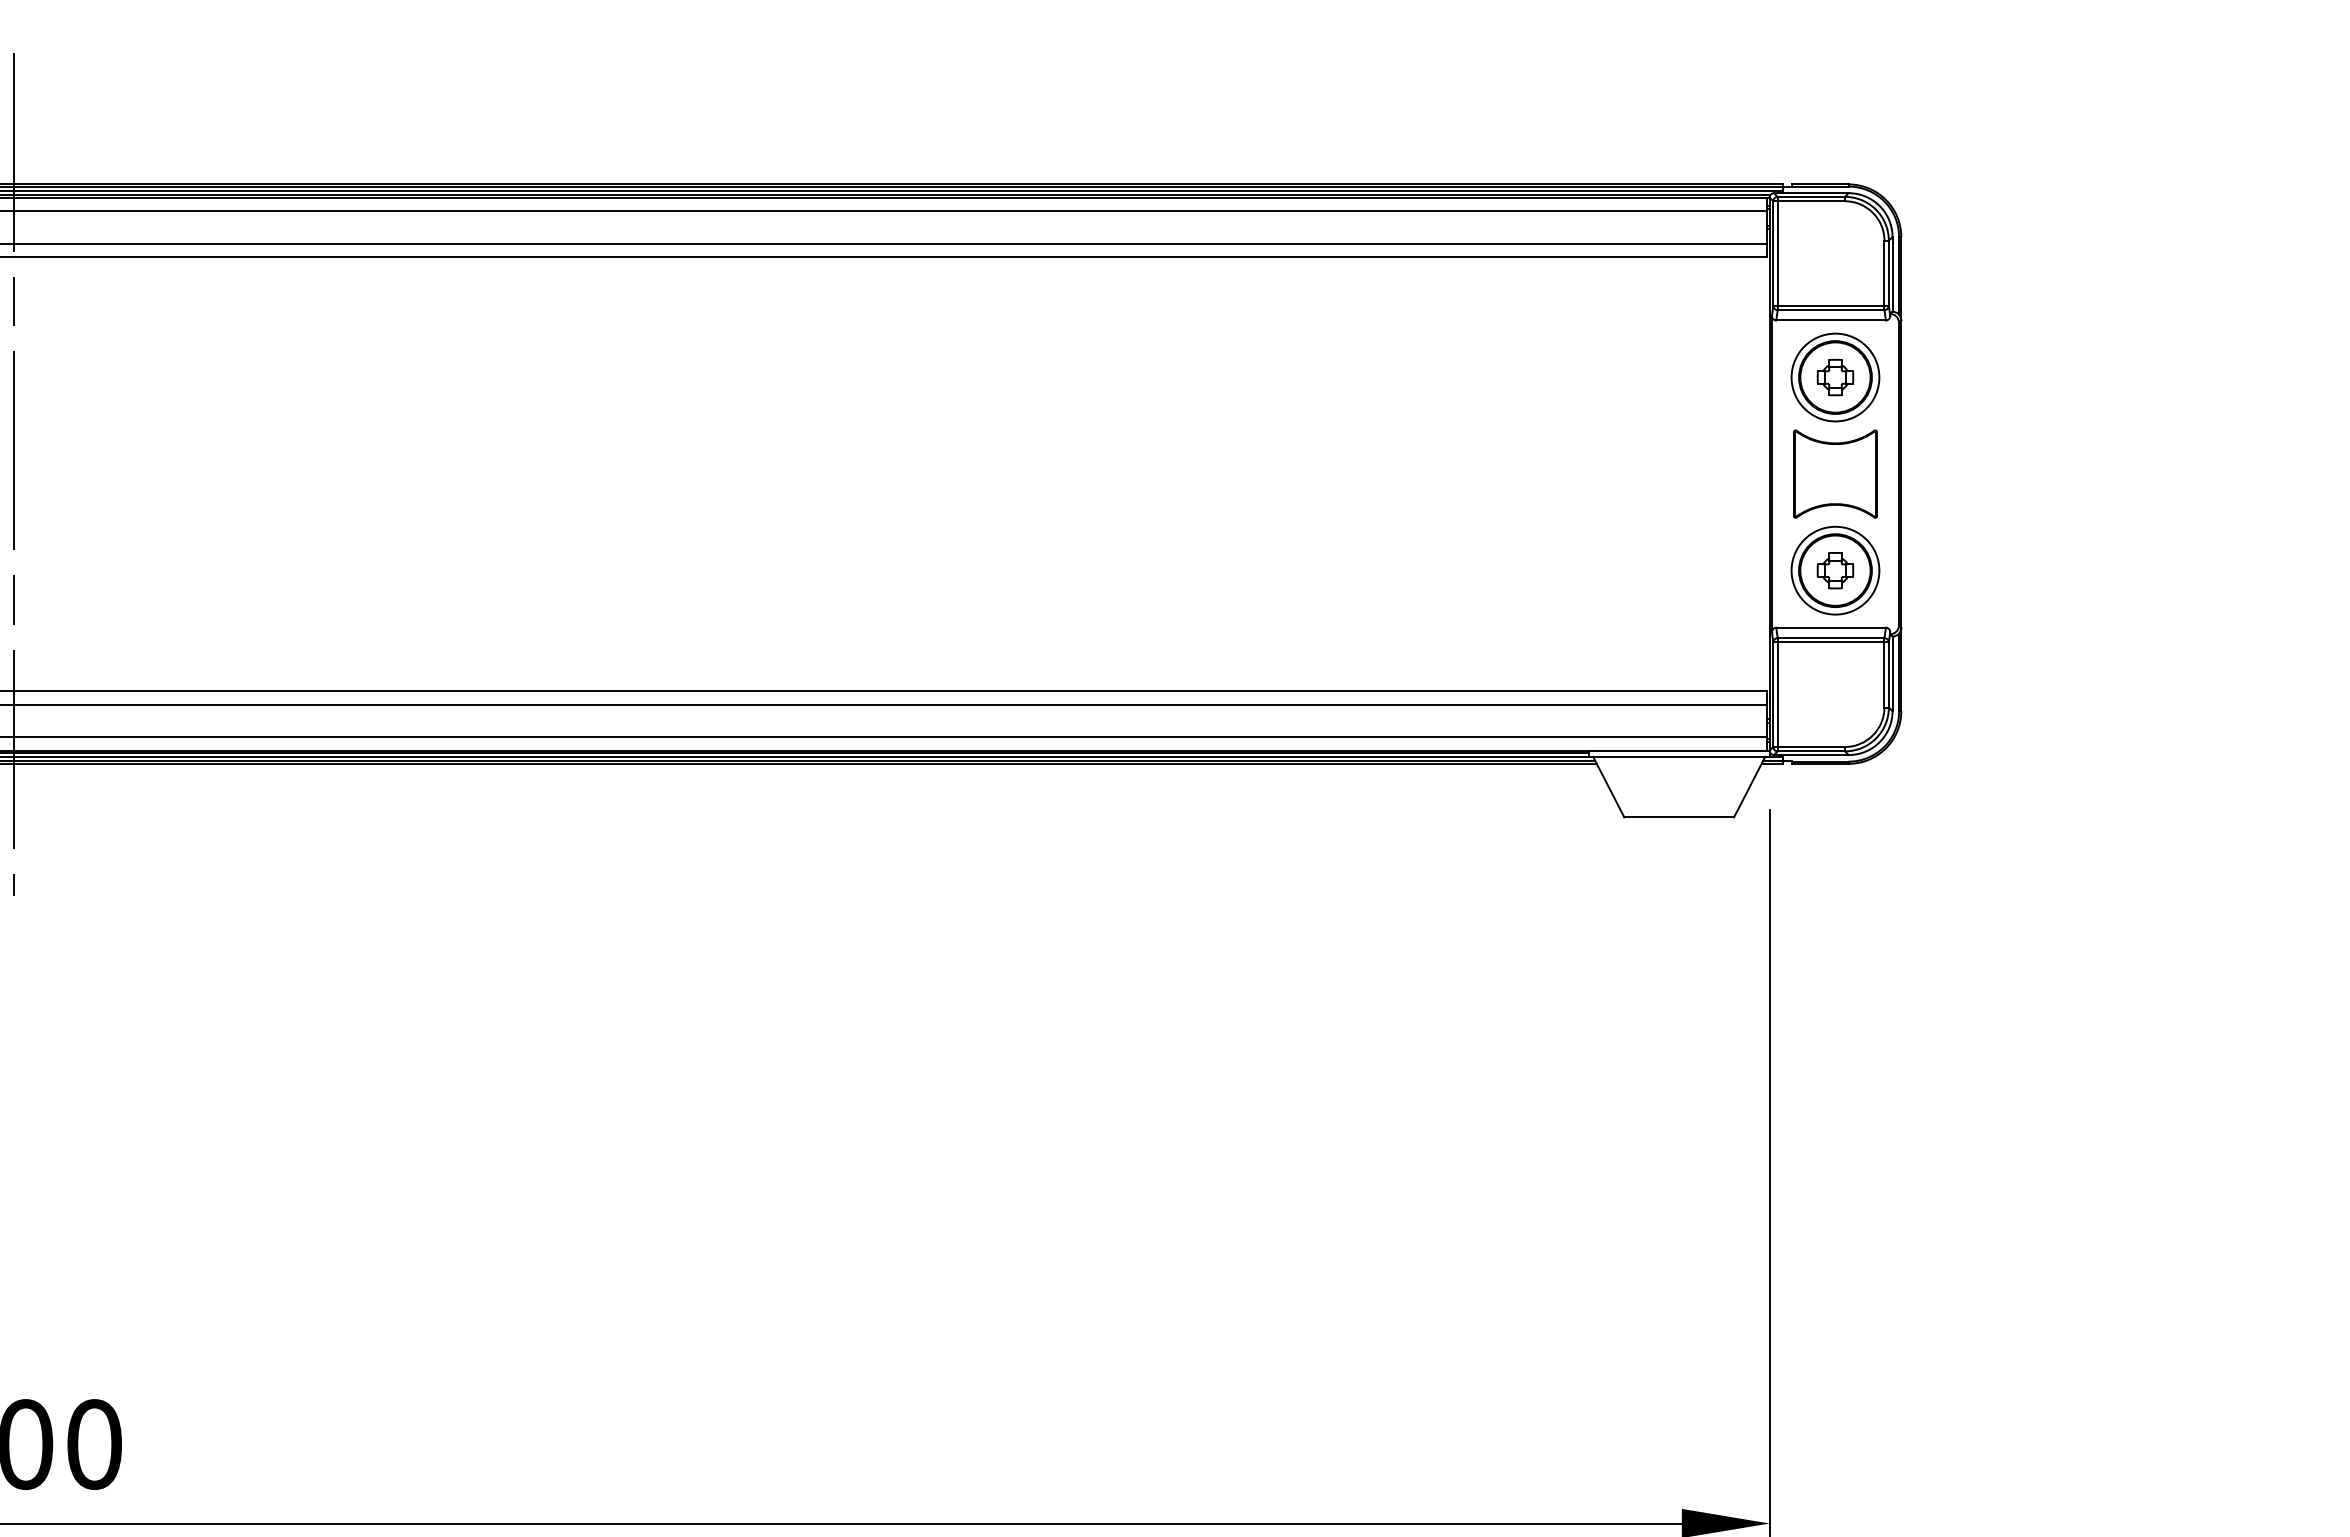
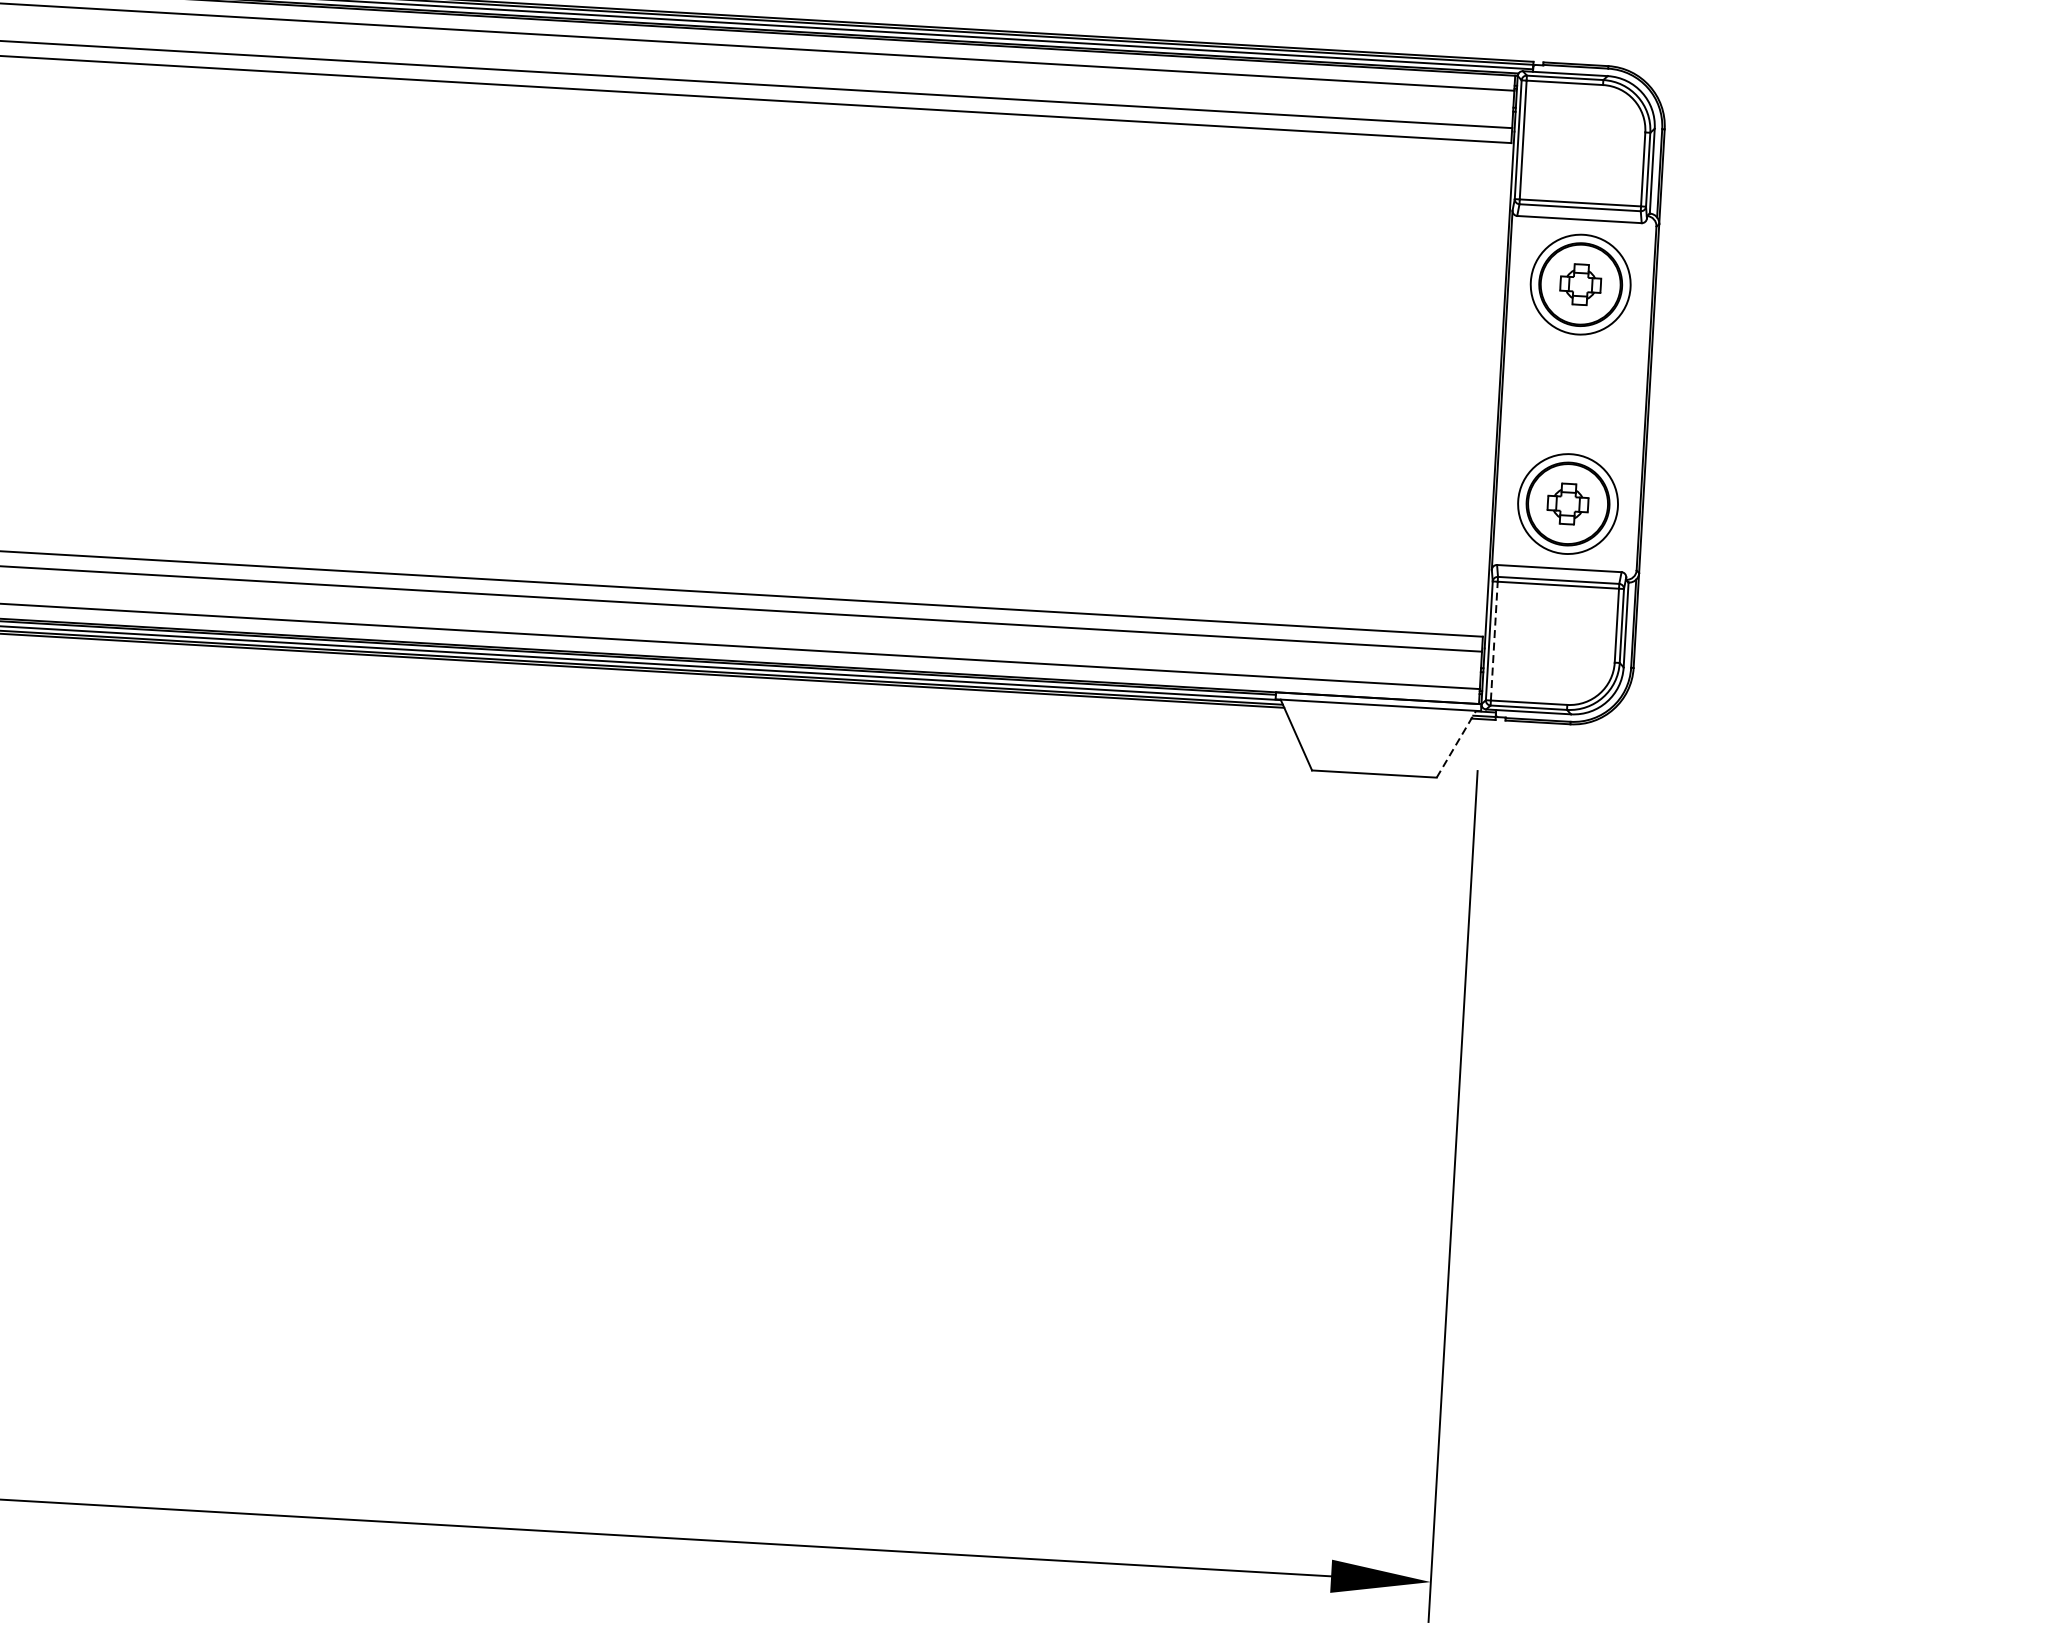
part: (1835, 473) -> (1574, 393), removed
line: (1777, 694) -> (1494, 640), solid -> dashed
line: (1749, 786) -> (1456, 743), solid -> dashed

